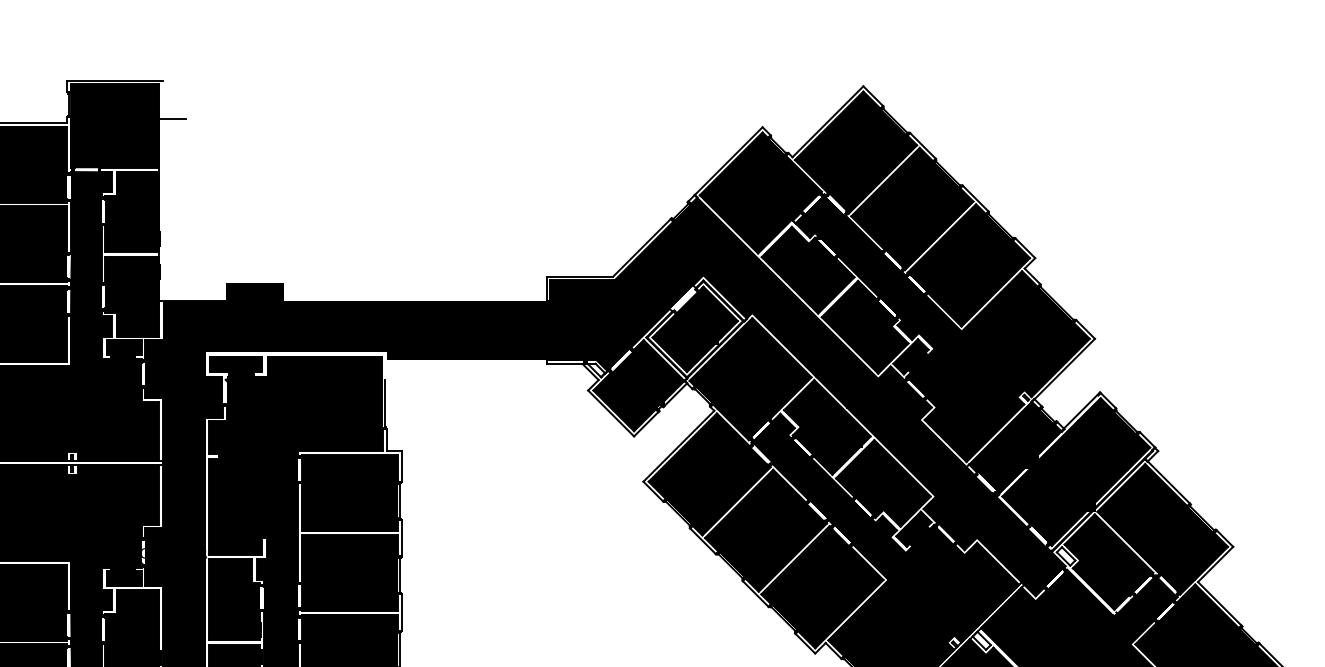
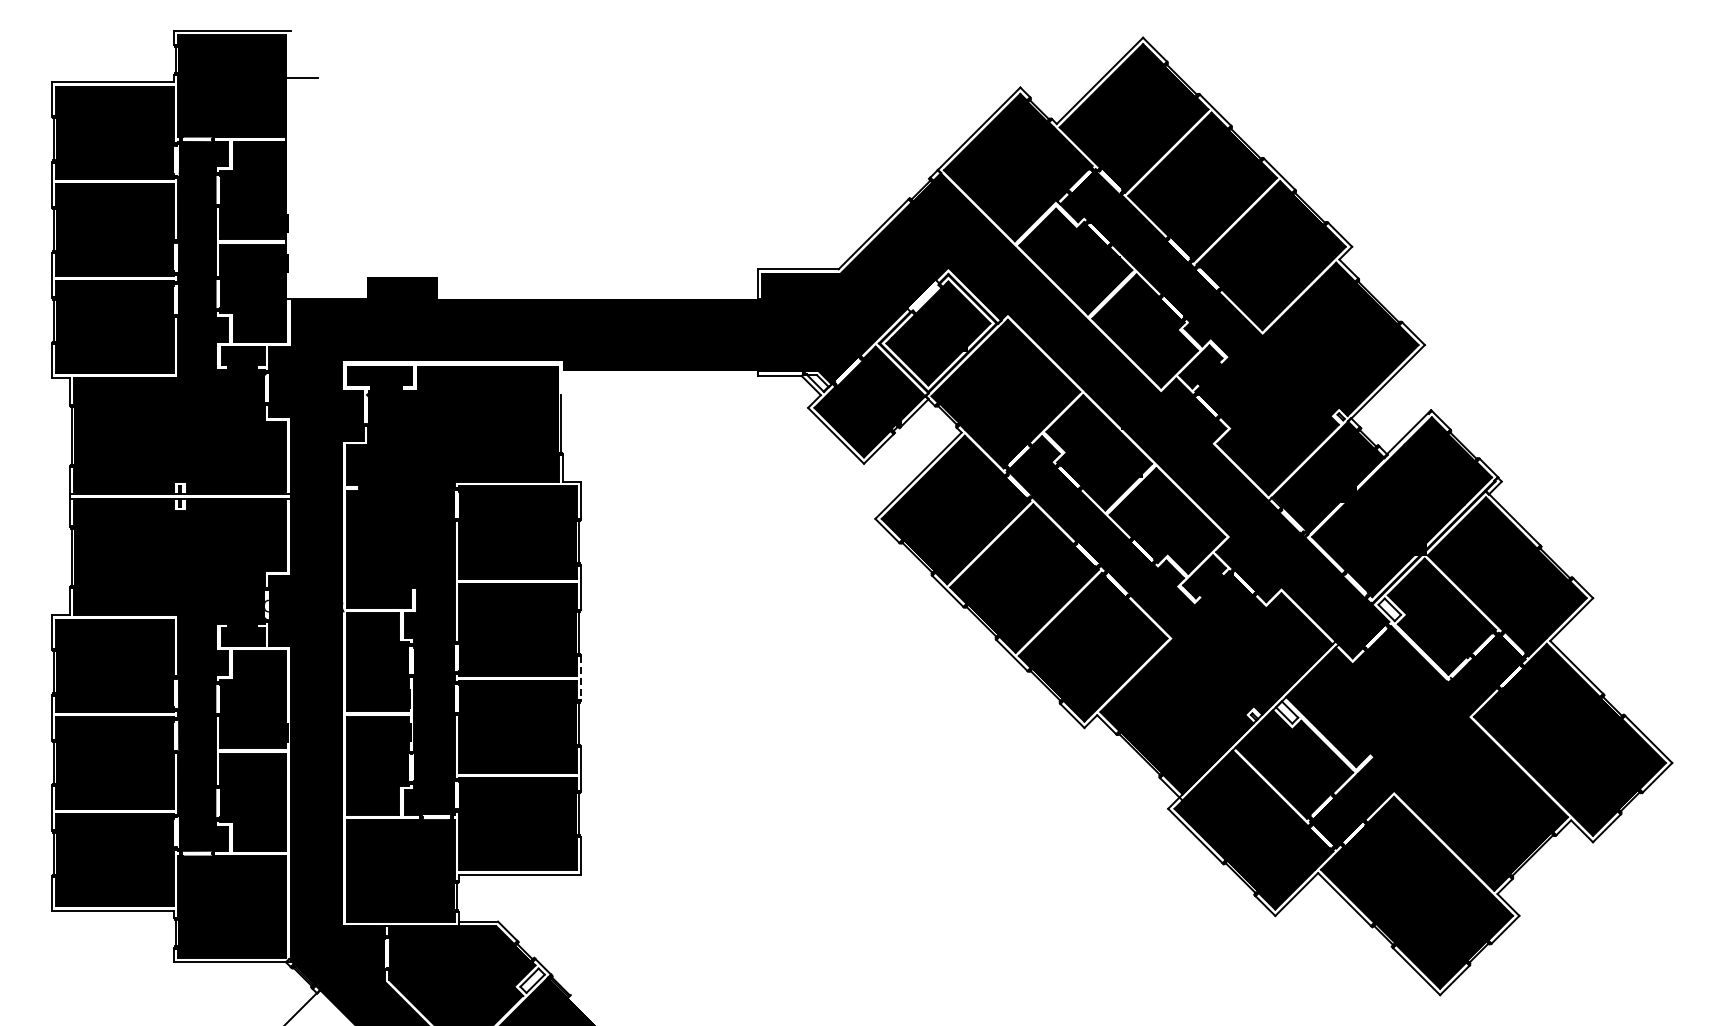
line: (401, 612) -> (581, 678), solid -> dashed

